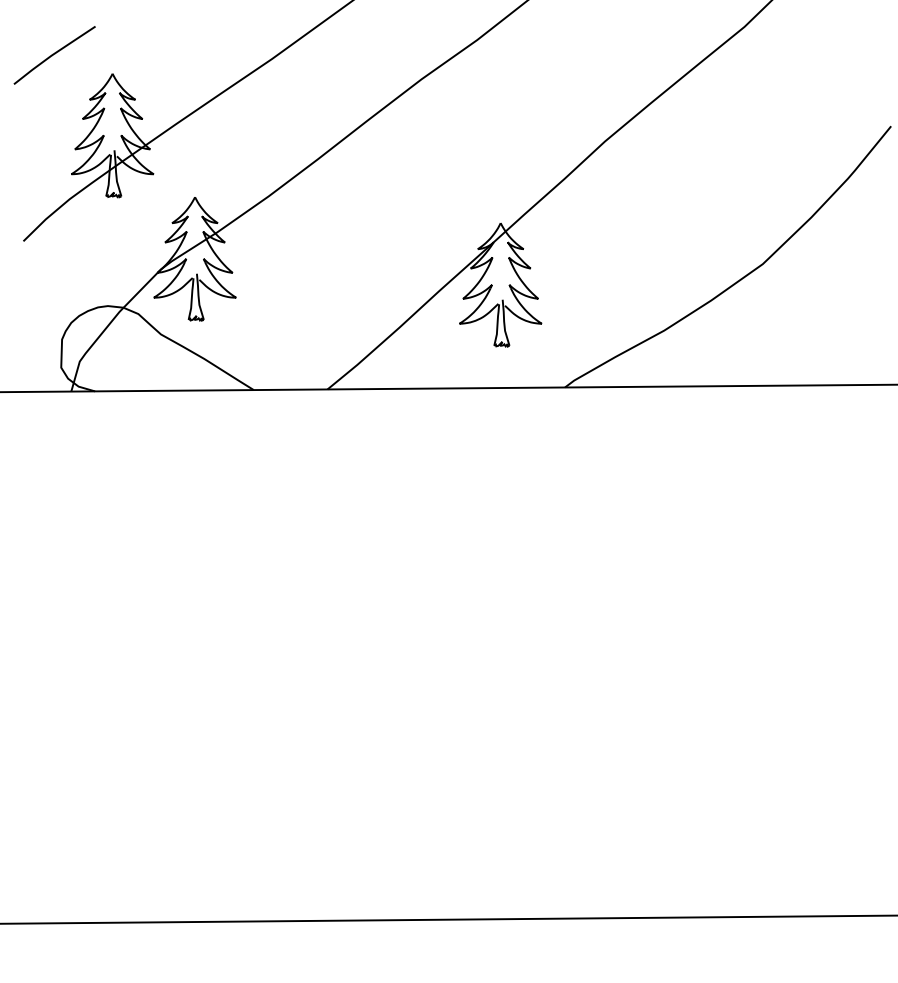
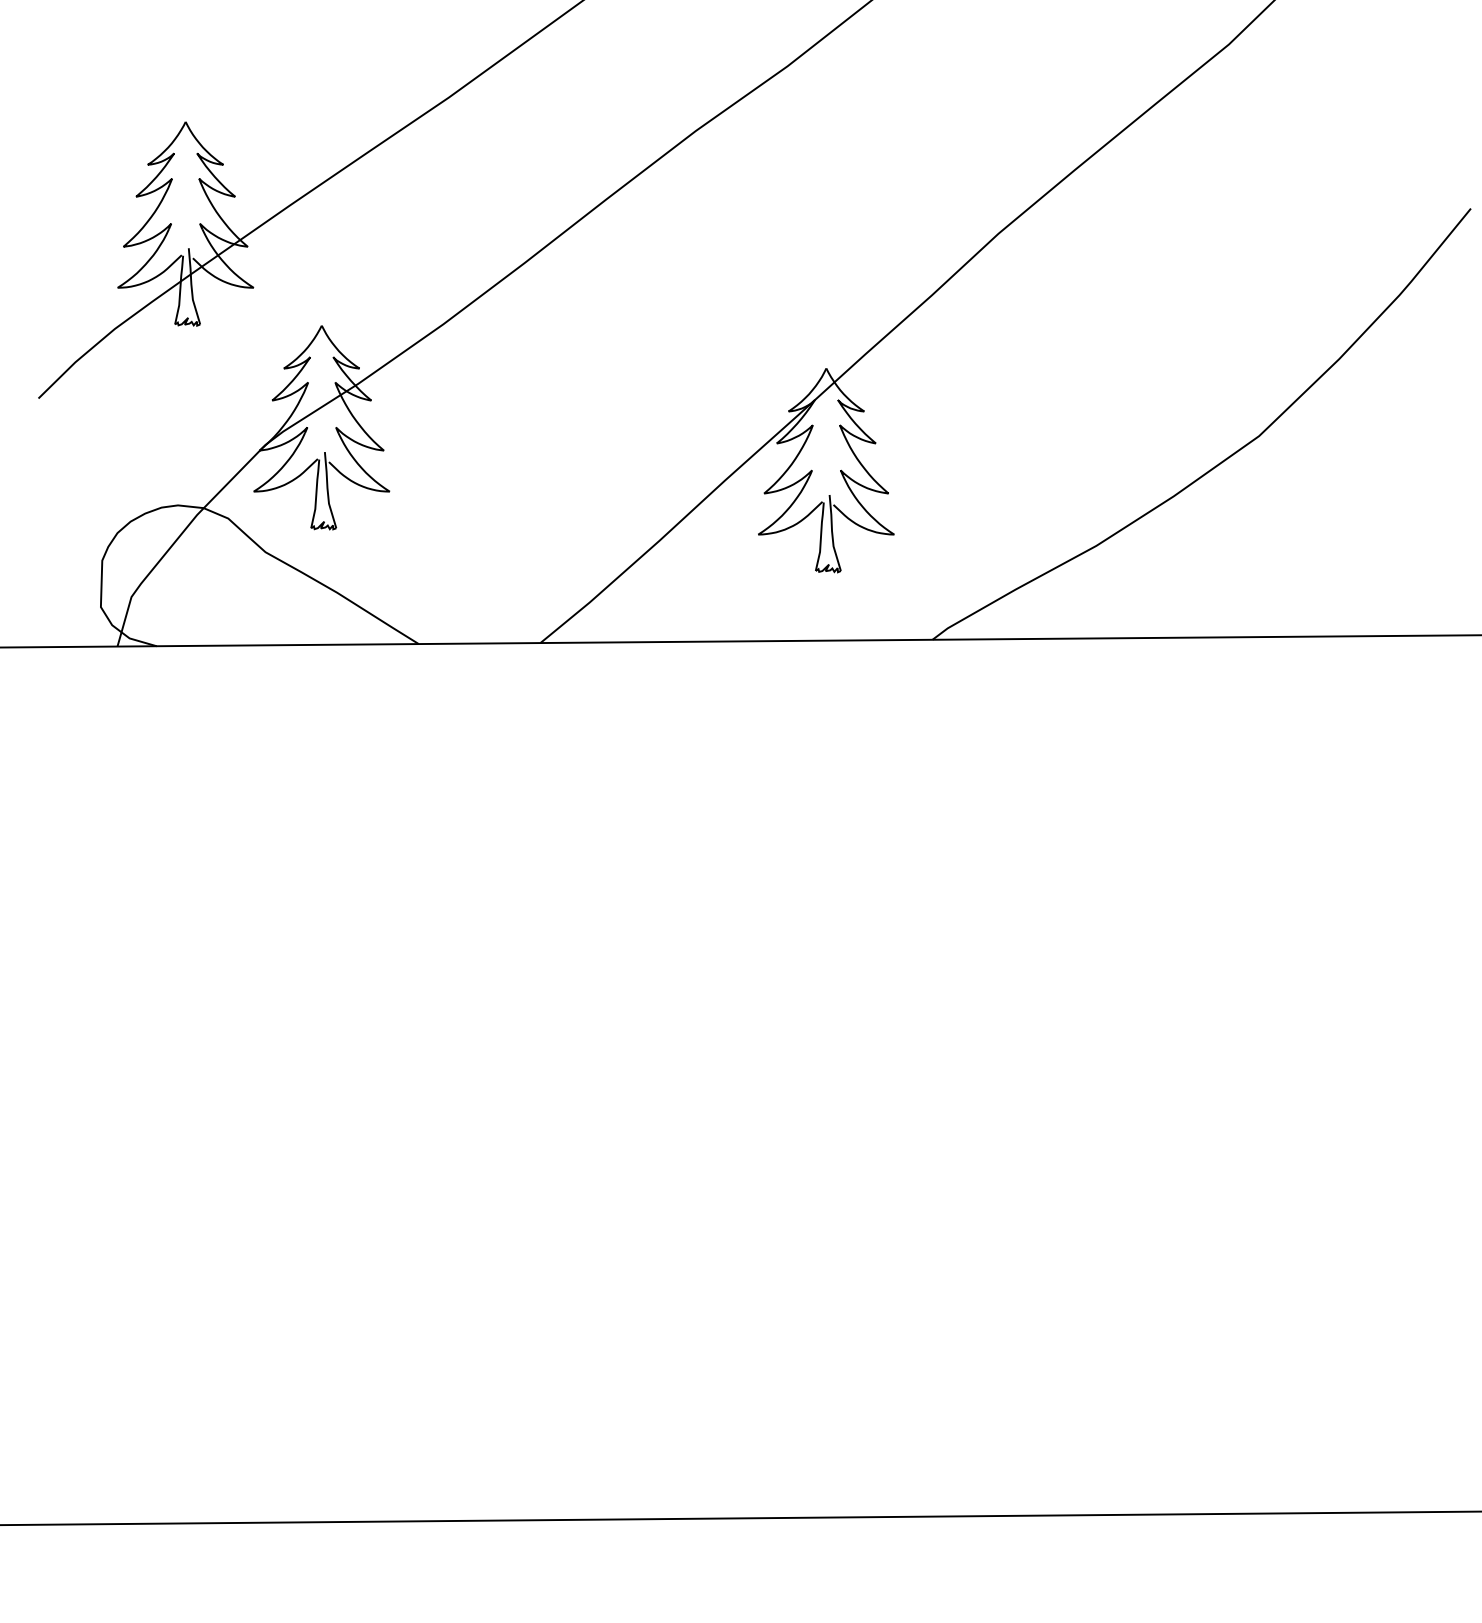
line: (54, 54) -> (89, 90), removed

